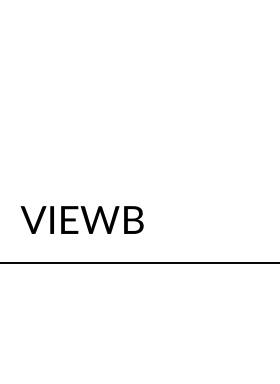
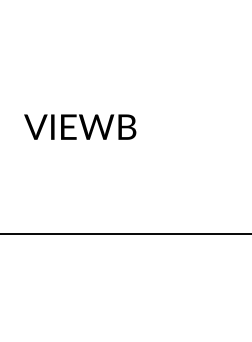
text: (81, 219) -> (79, 126), moved

